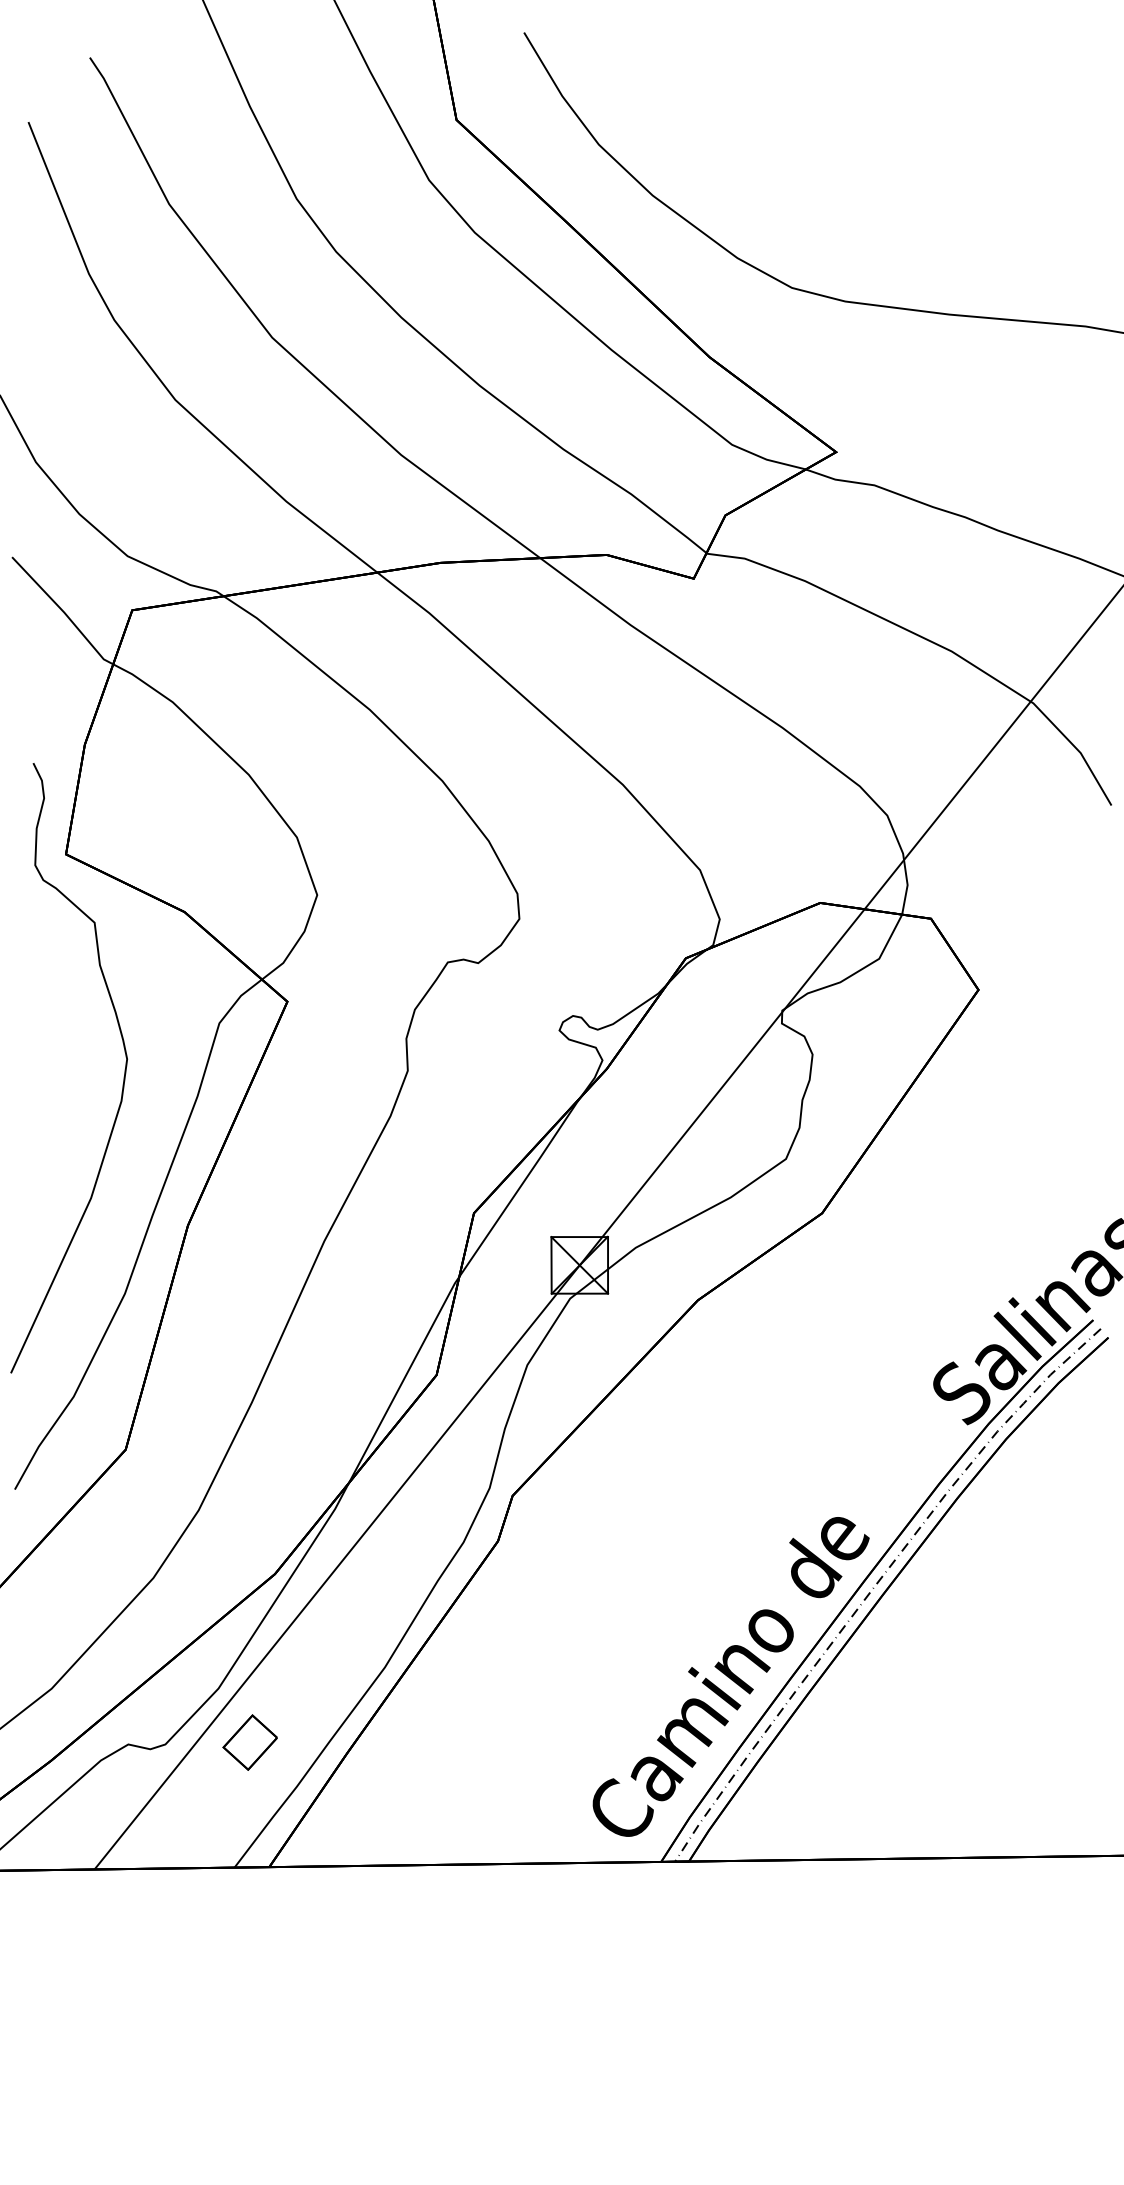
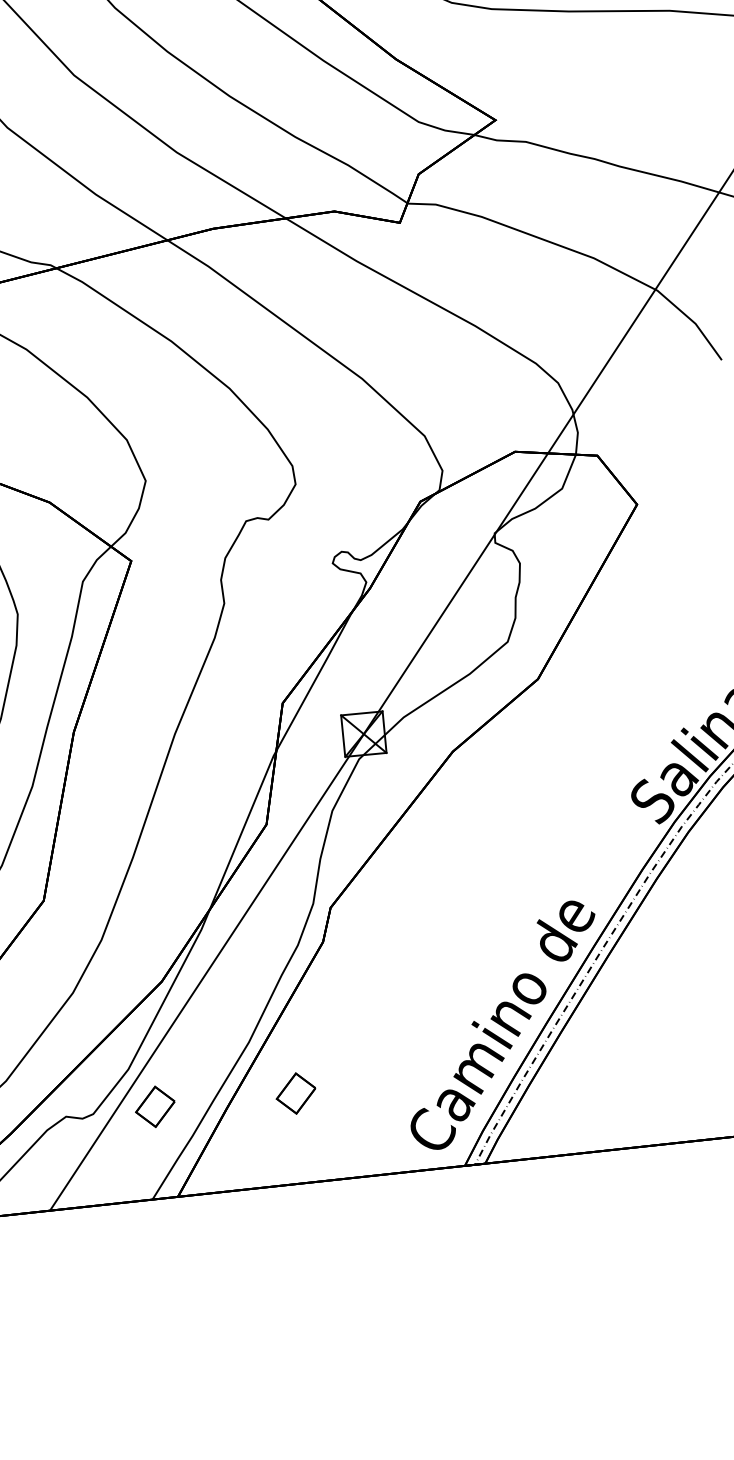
part: (441, 1742) -> (295, 1093), added

